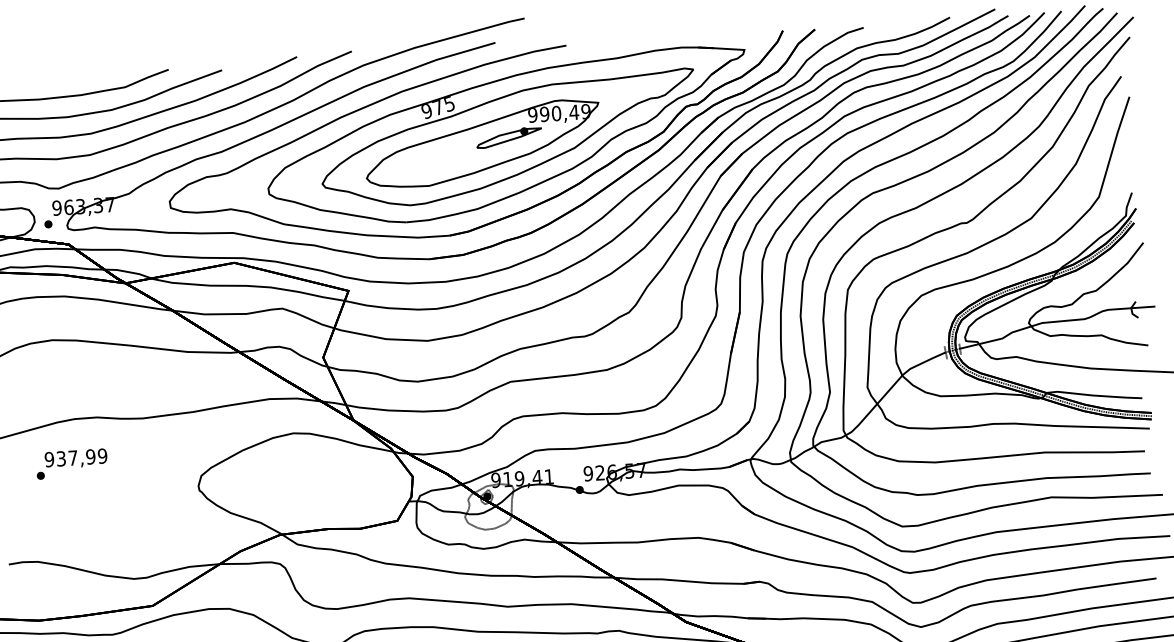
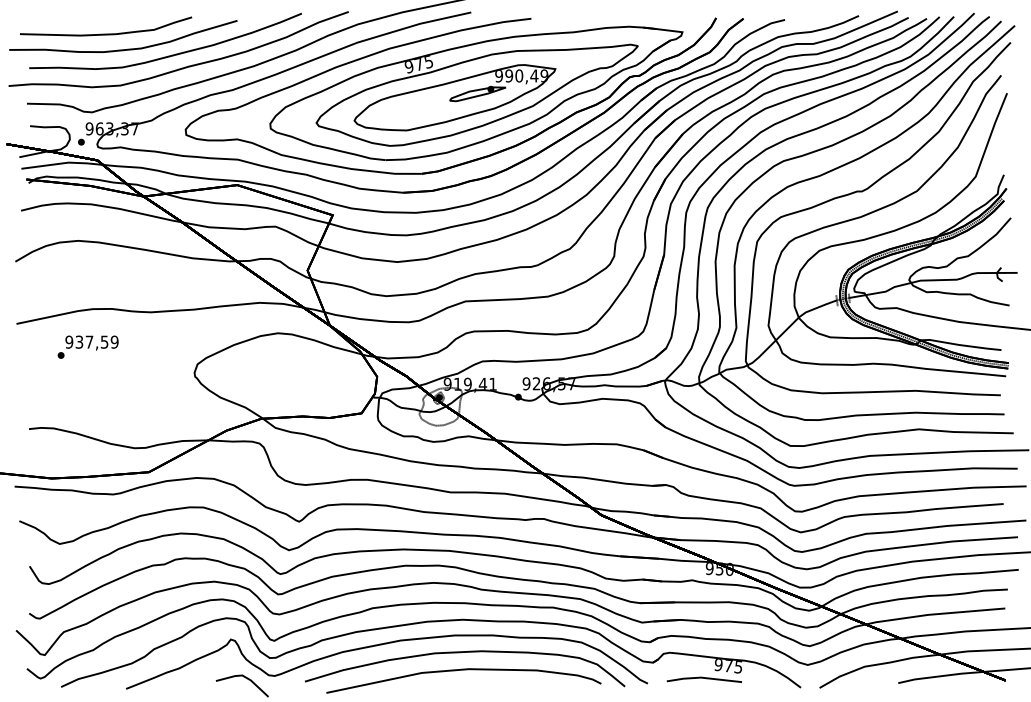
text: (90, 456) -> (104, 341), 937,99 -> 937,59

